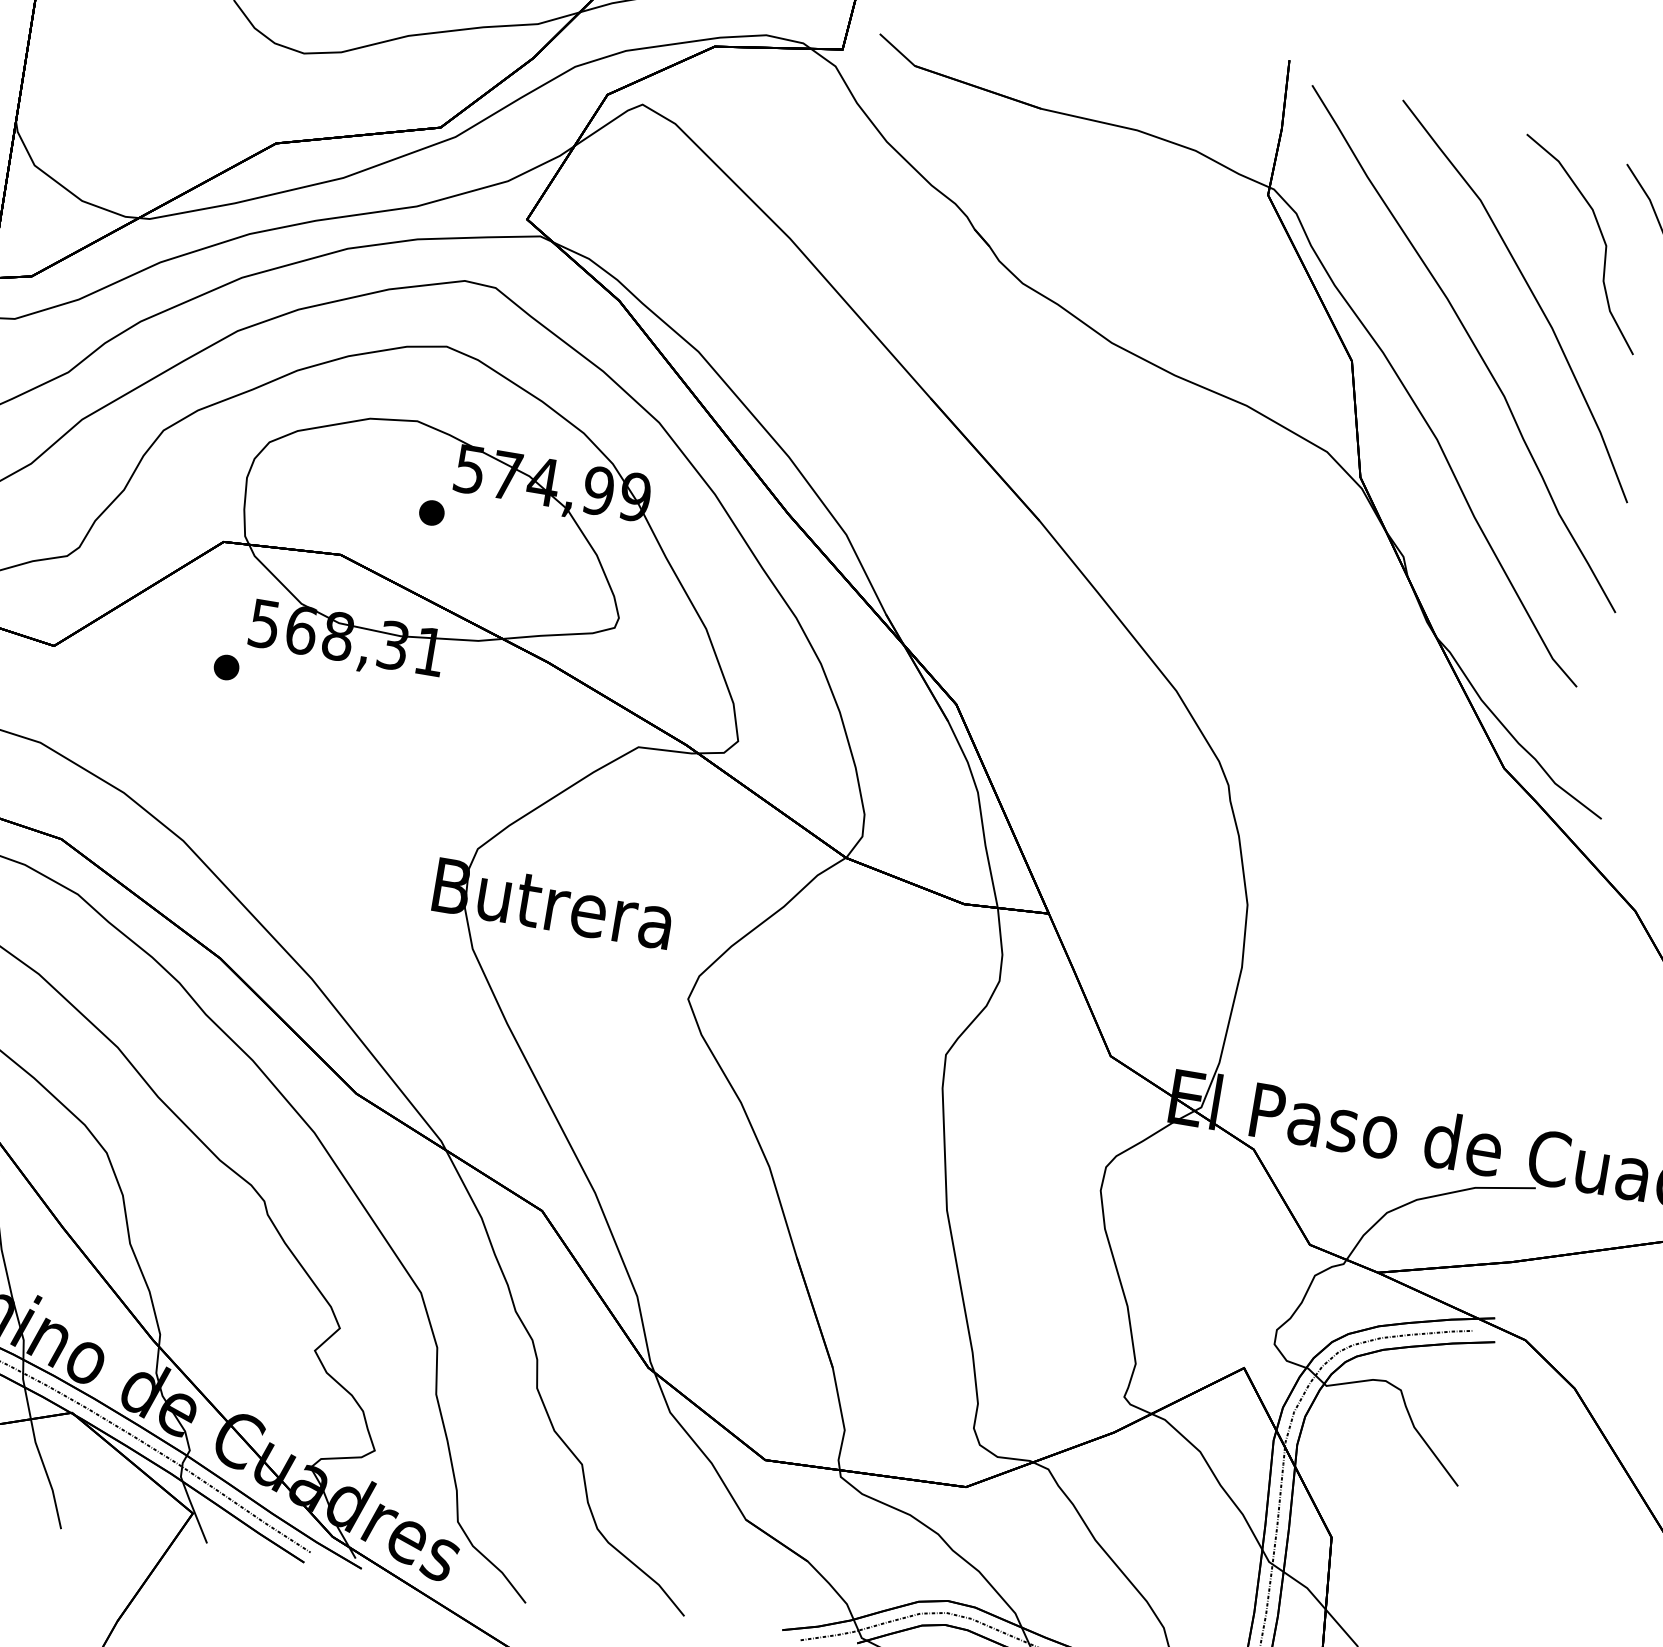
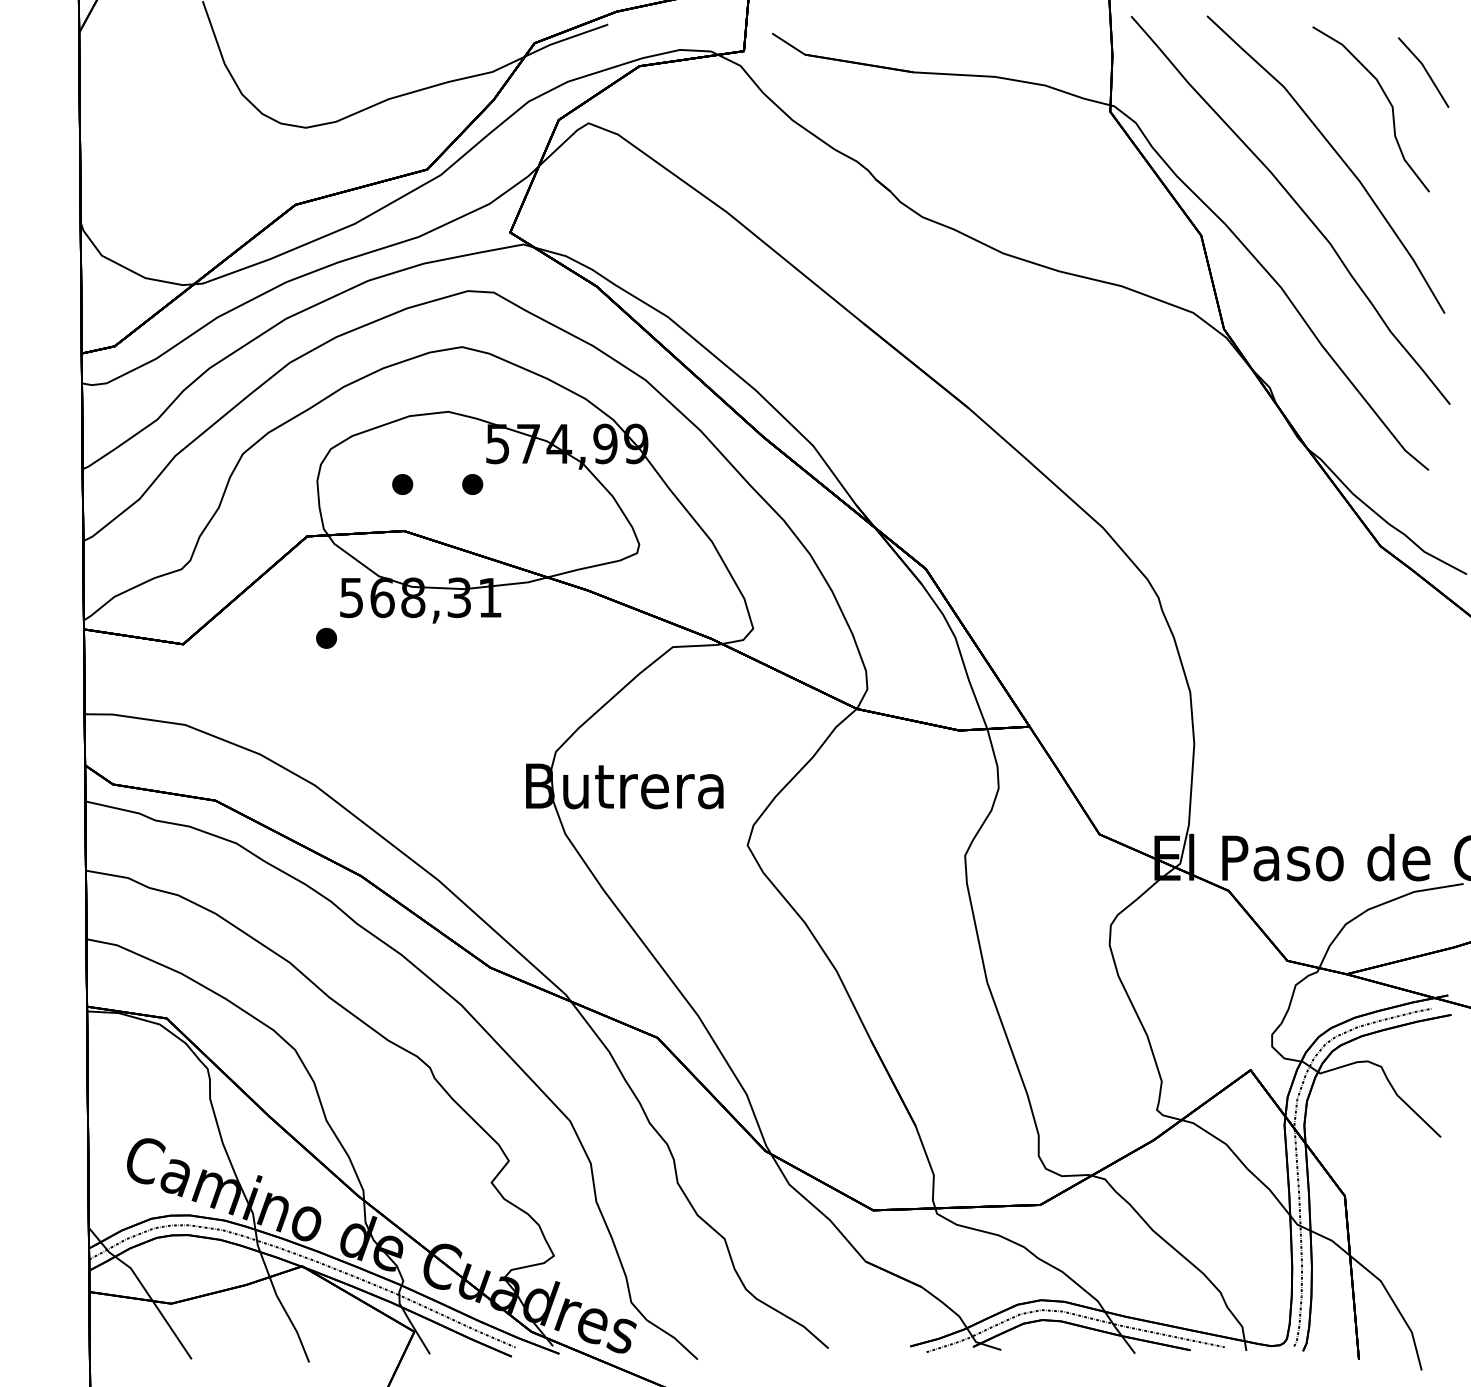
part: (348, 498) -> (402, 484), added

